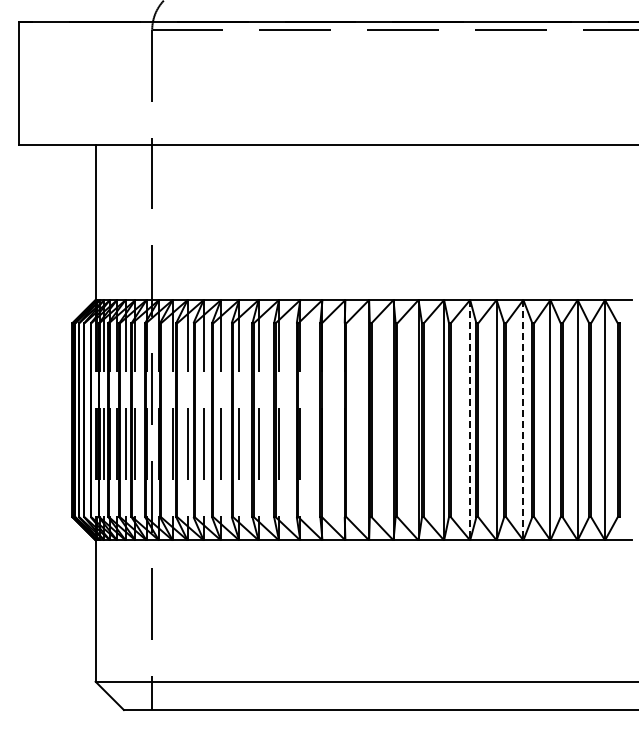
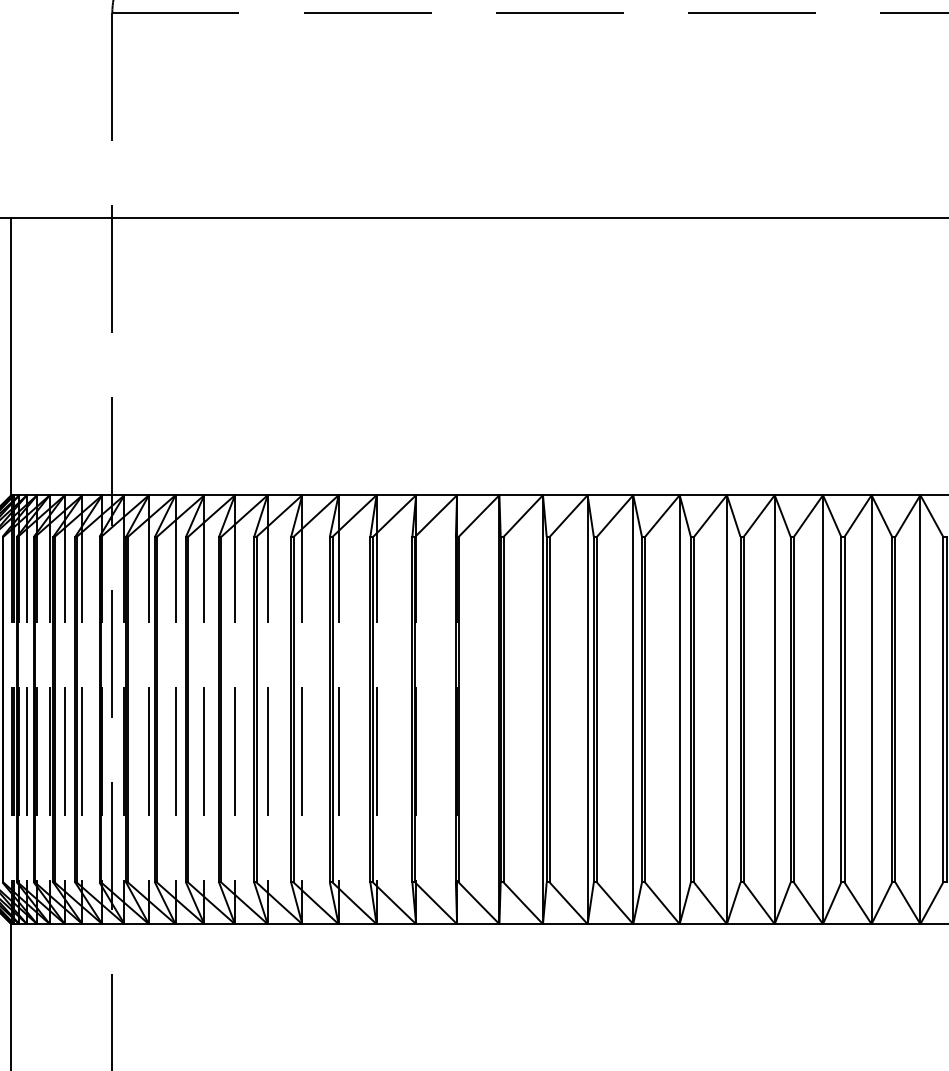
line: (470, 420) -> (680, 710), dashed -> solid
line: (523, 420) -> (774, 710), dashed -> solid

